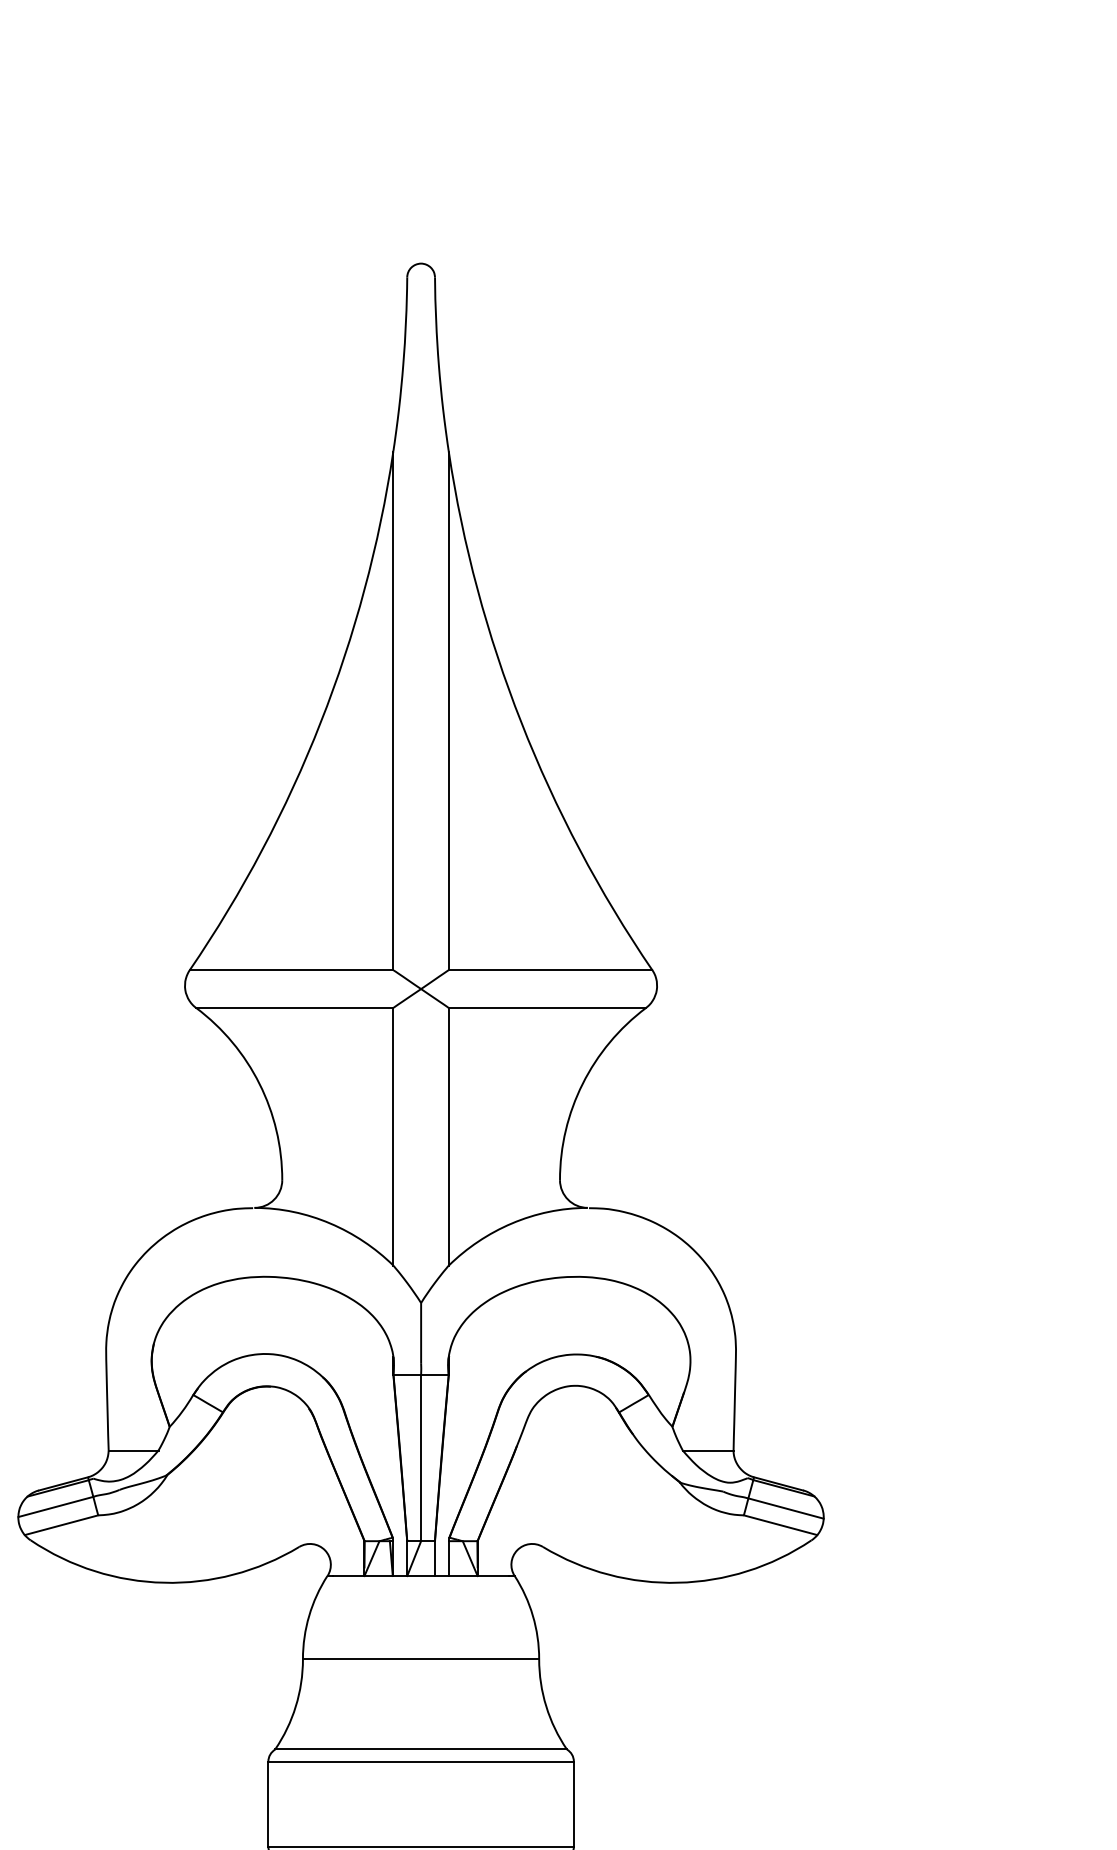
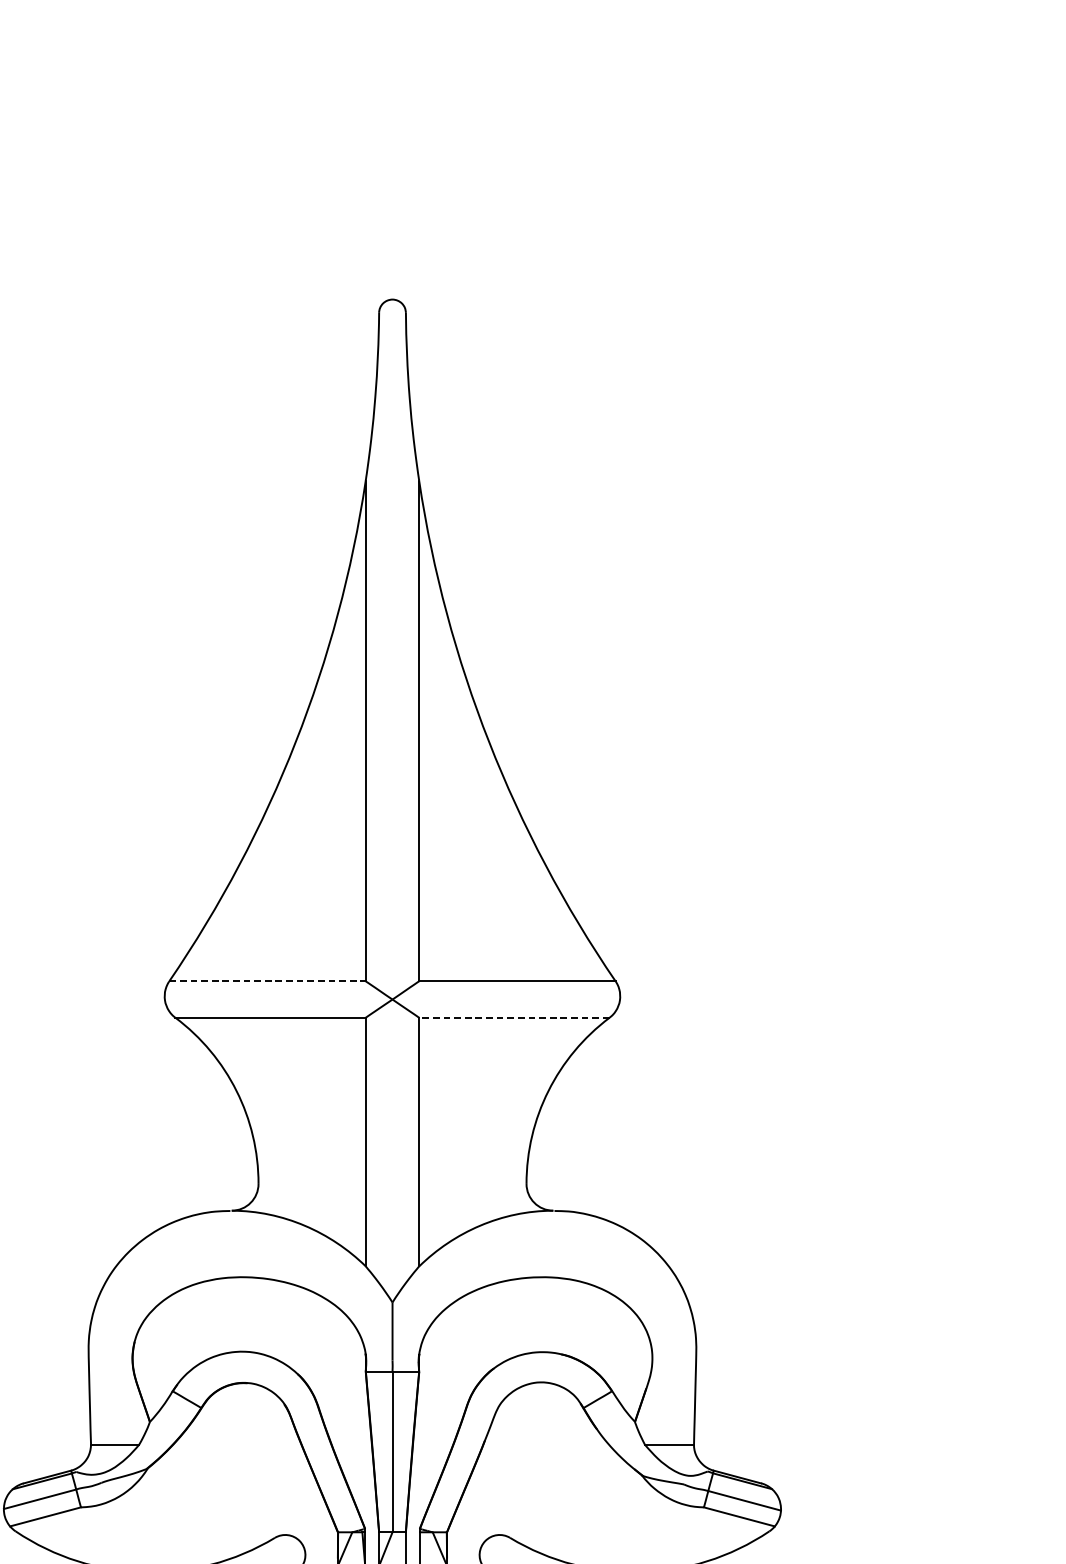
line: (291, 970) -> (267, 981), solid -> dashed
line: (547, 1007) -> (514, 1017), solid -> dashed

